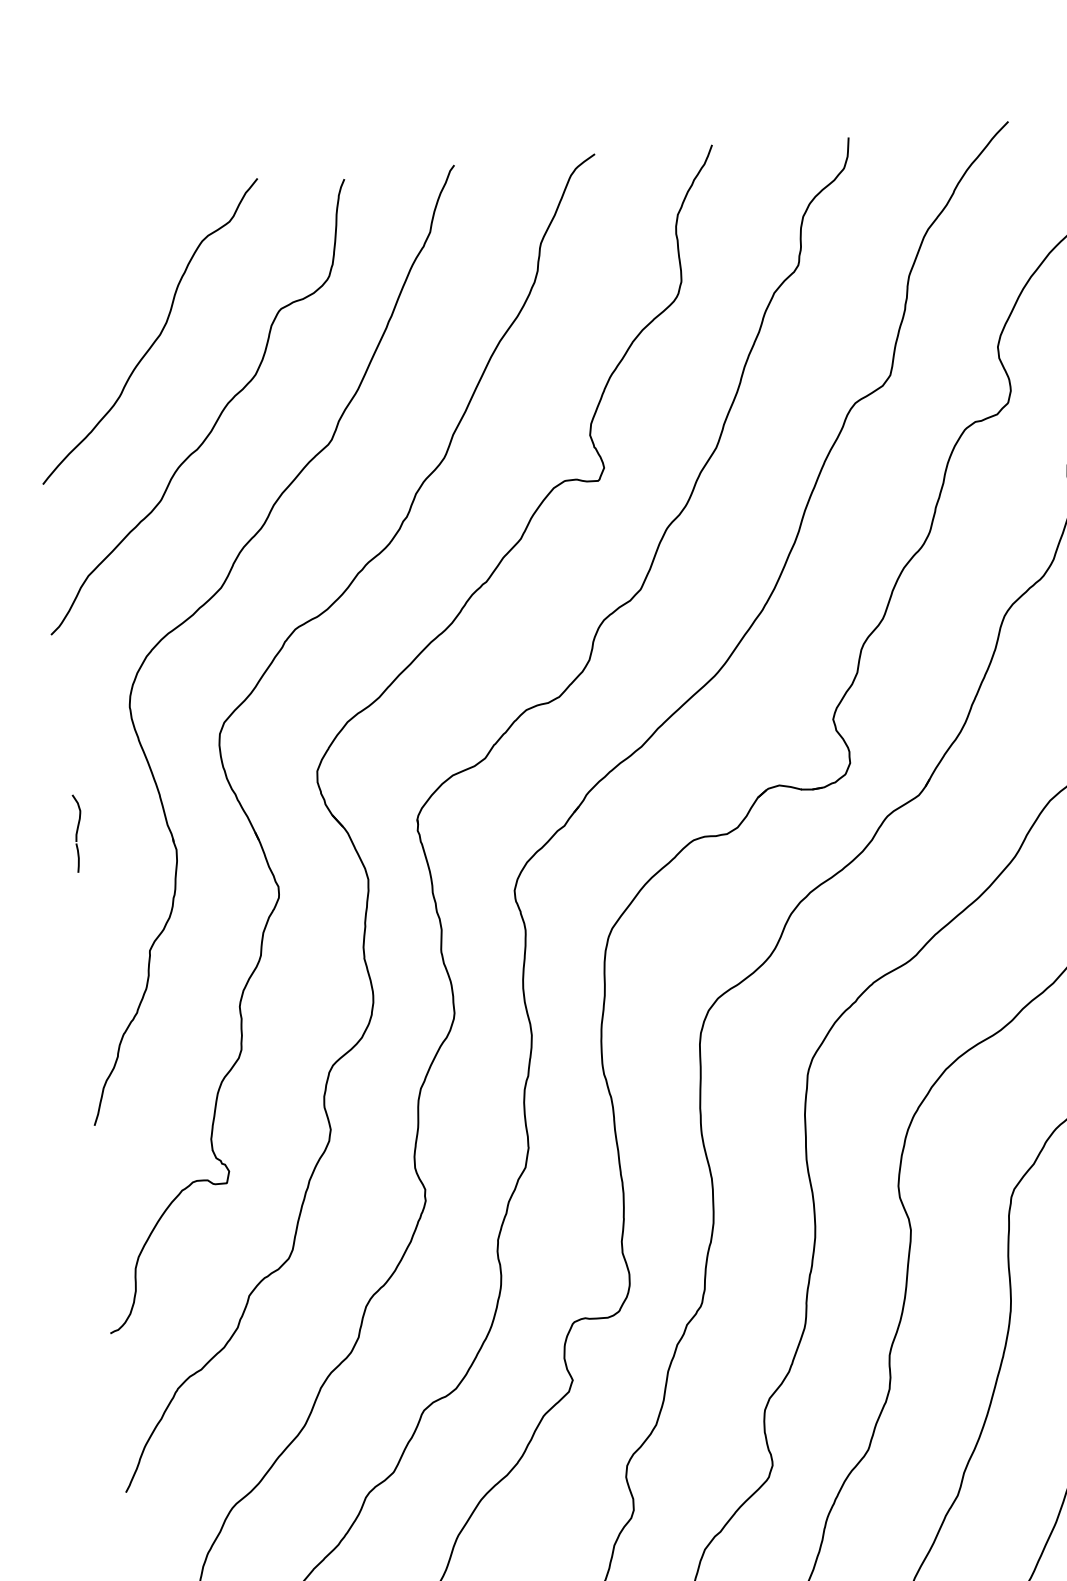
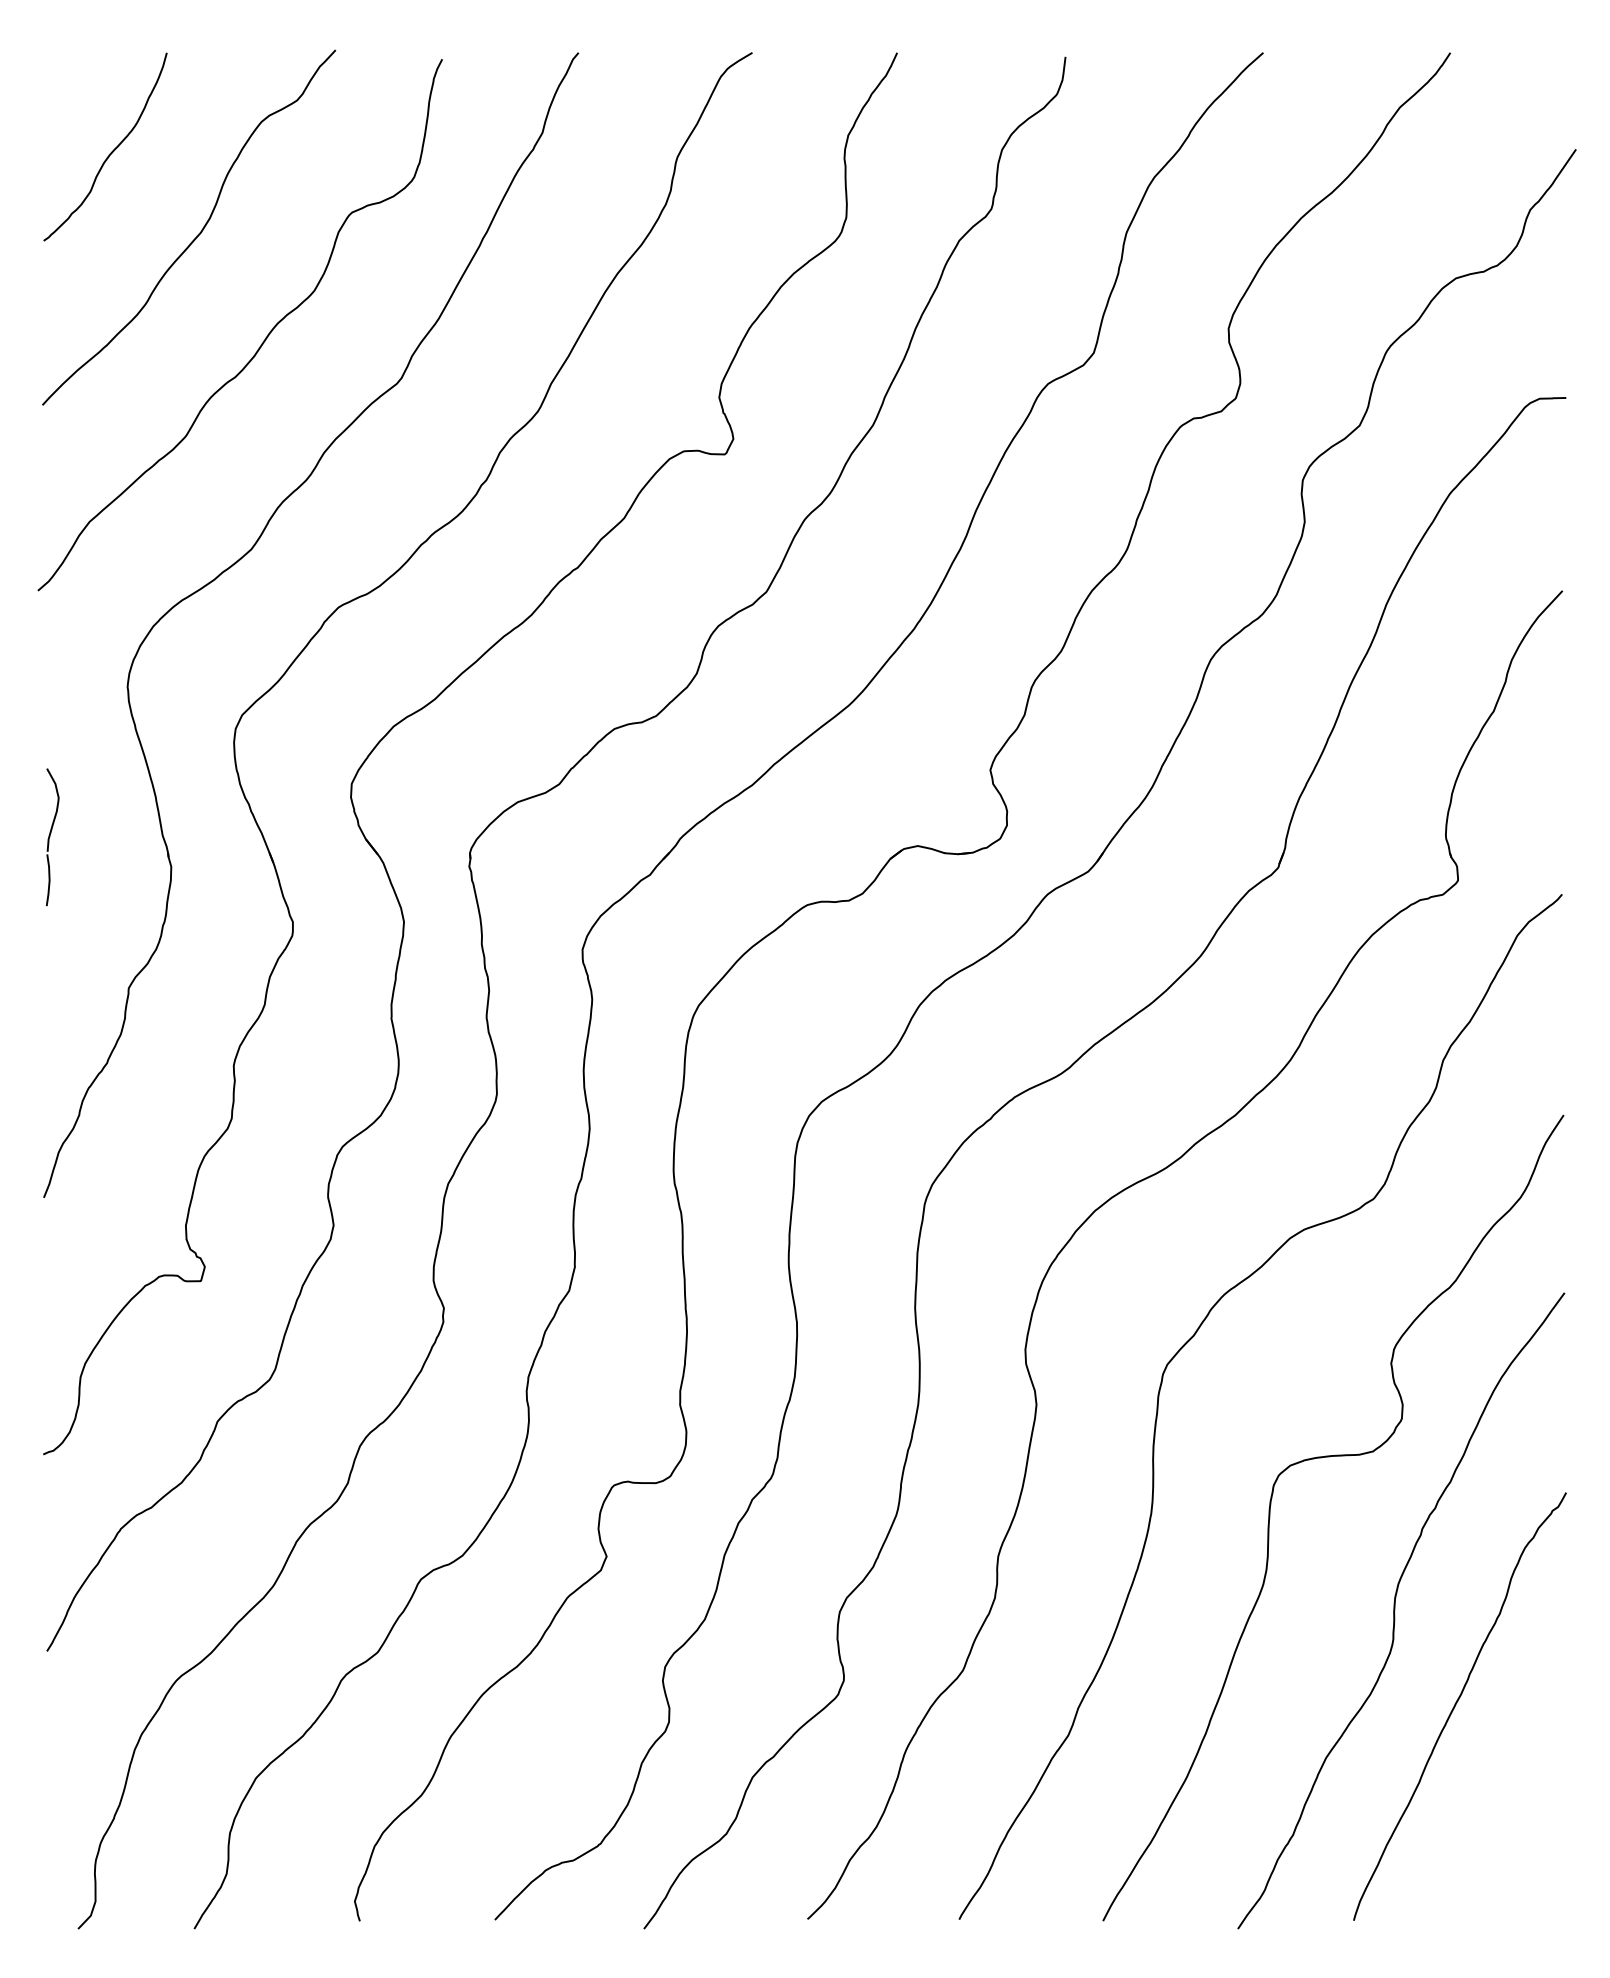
curve: (82, 274) -> (111, 151), added
part: (78, 833) -> (52, 837), size x1.43

